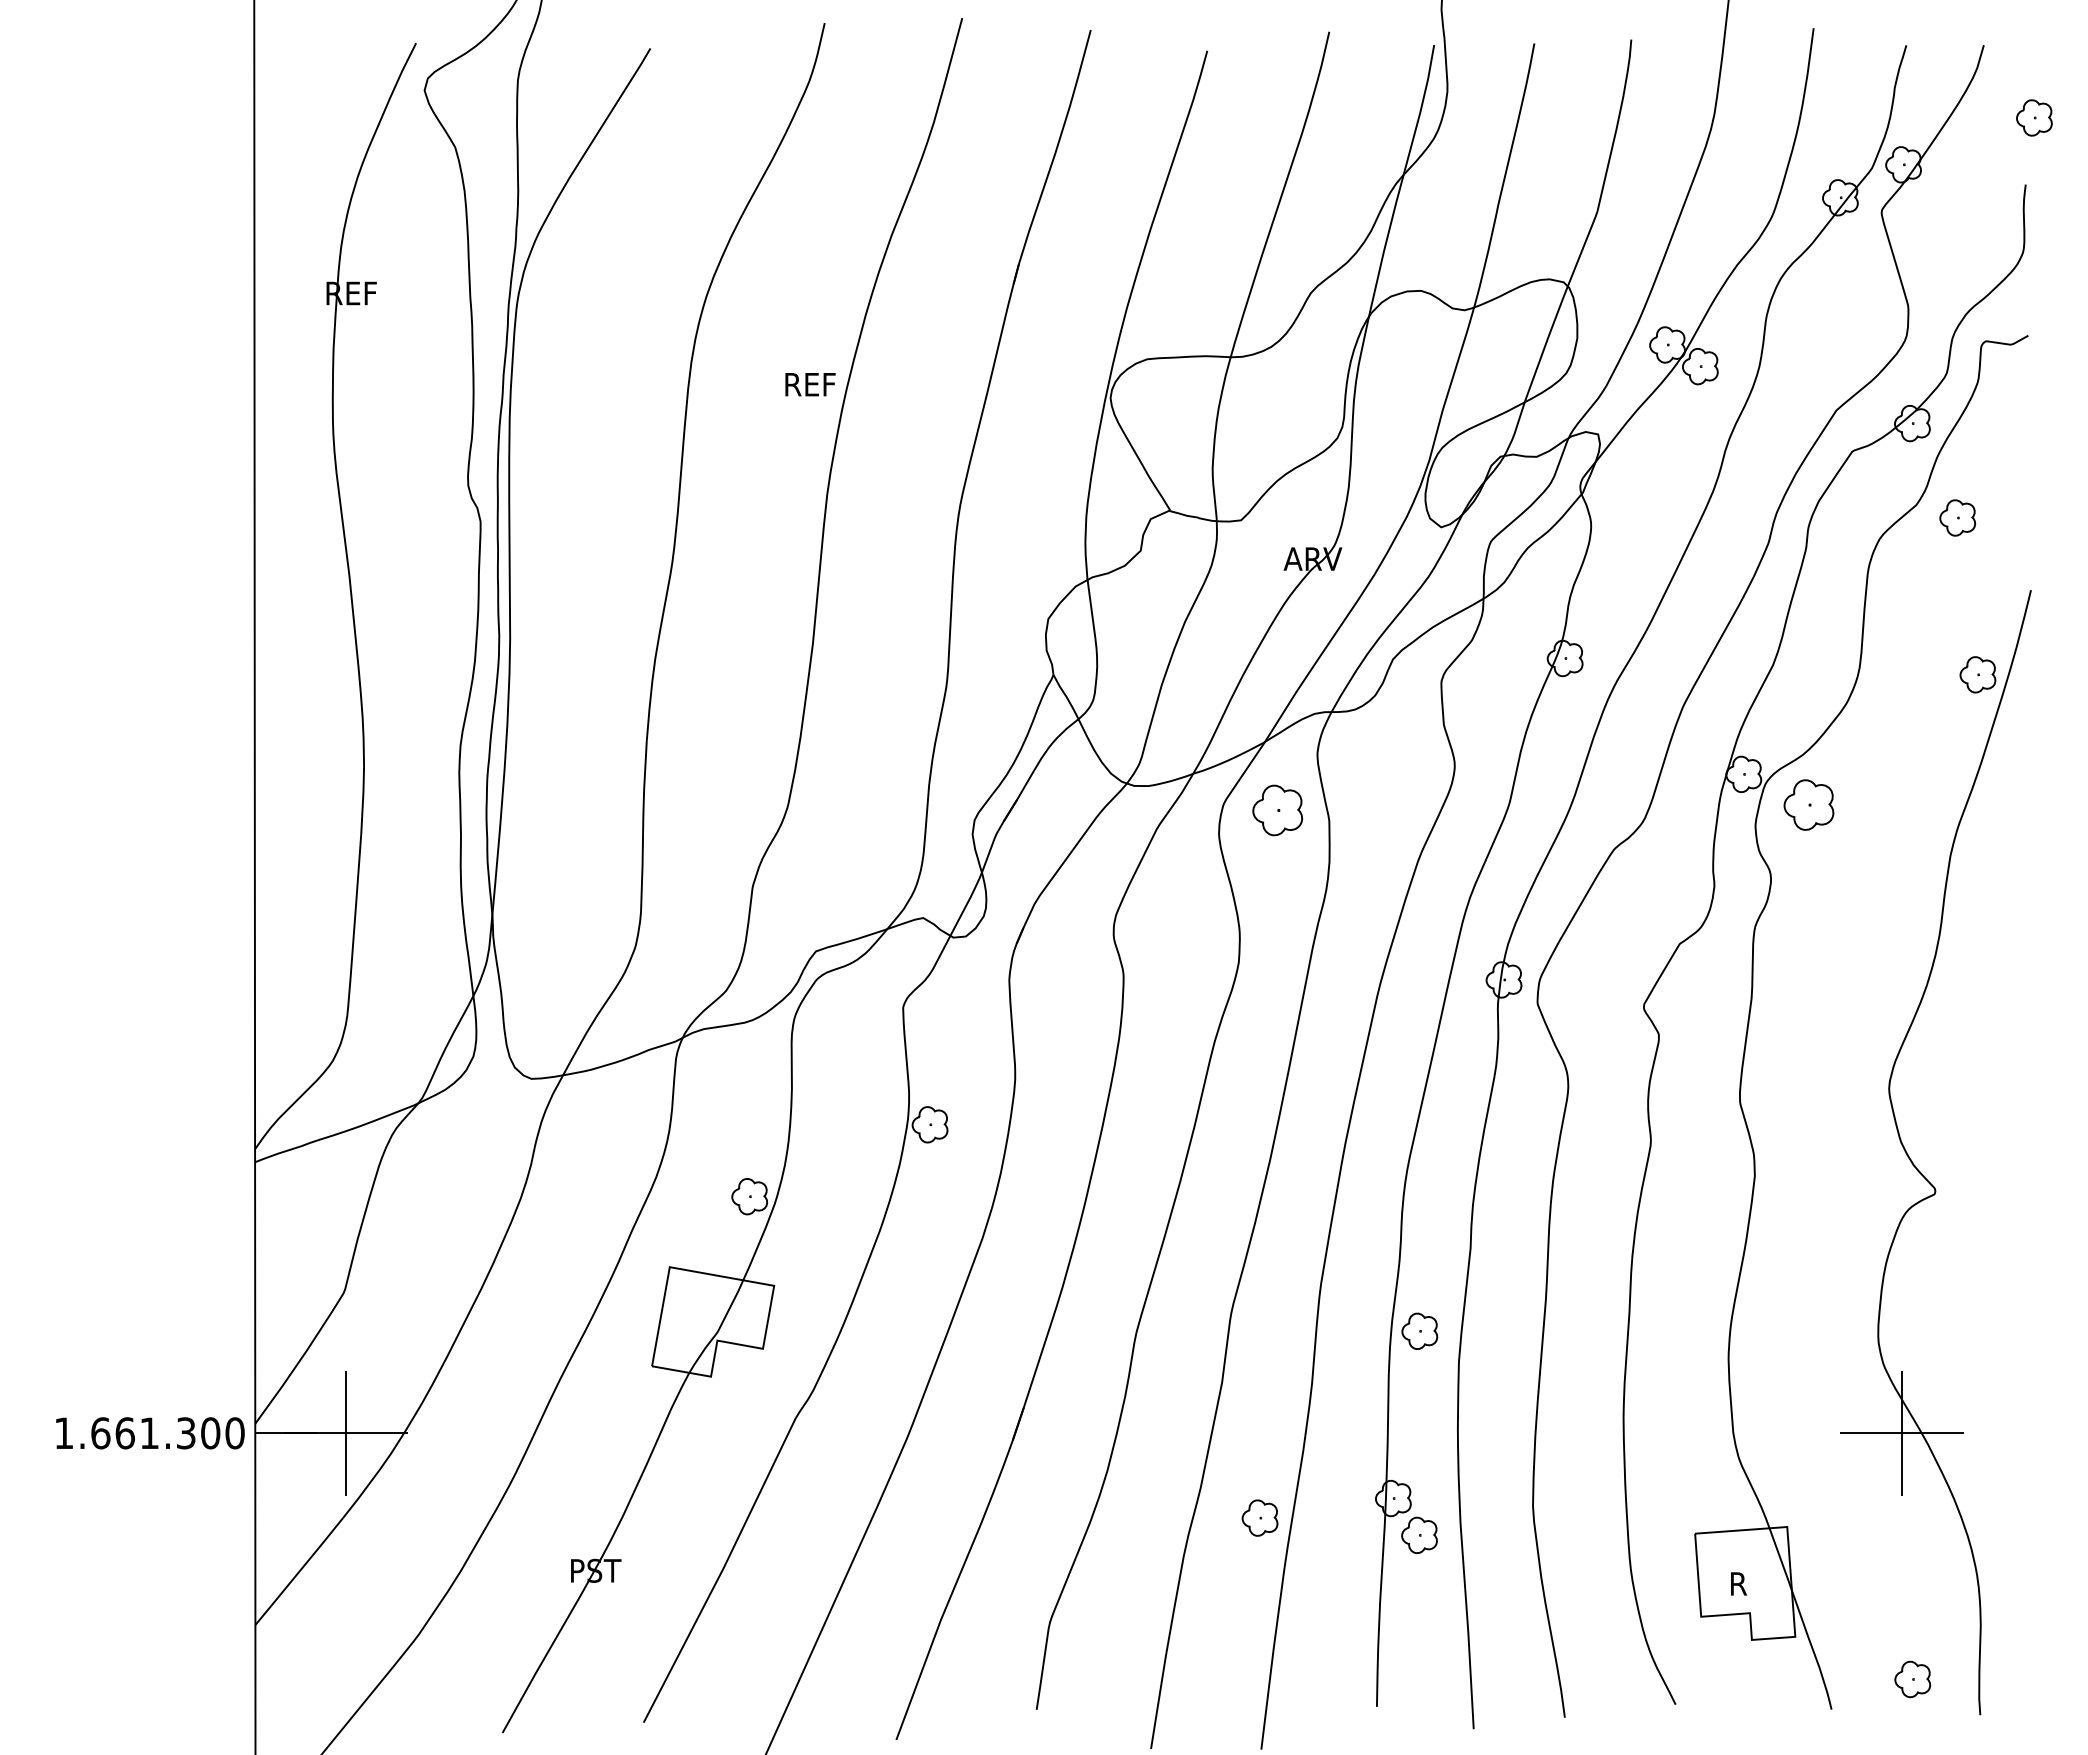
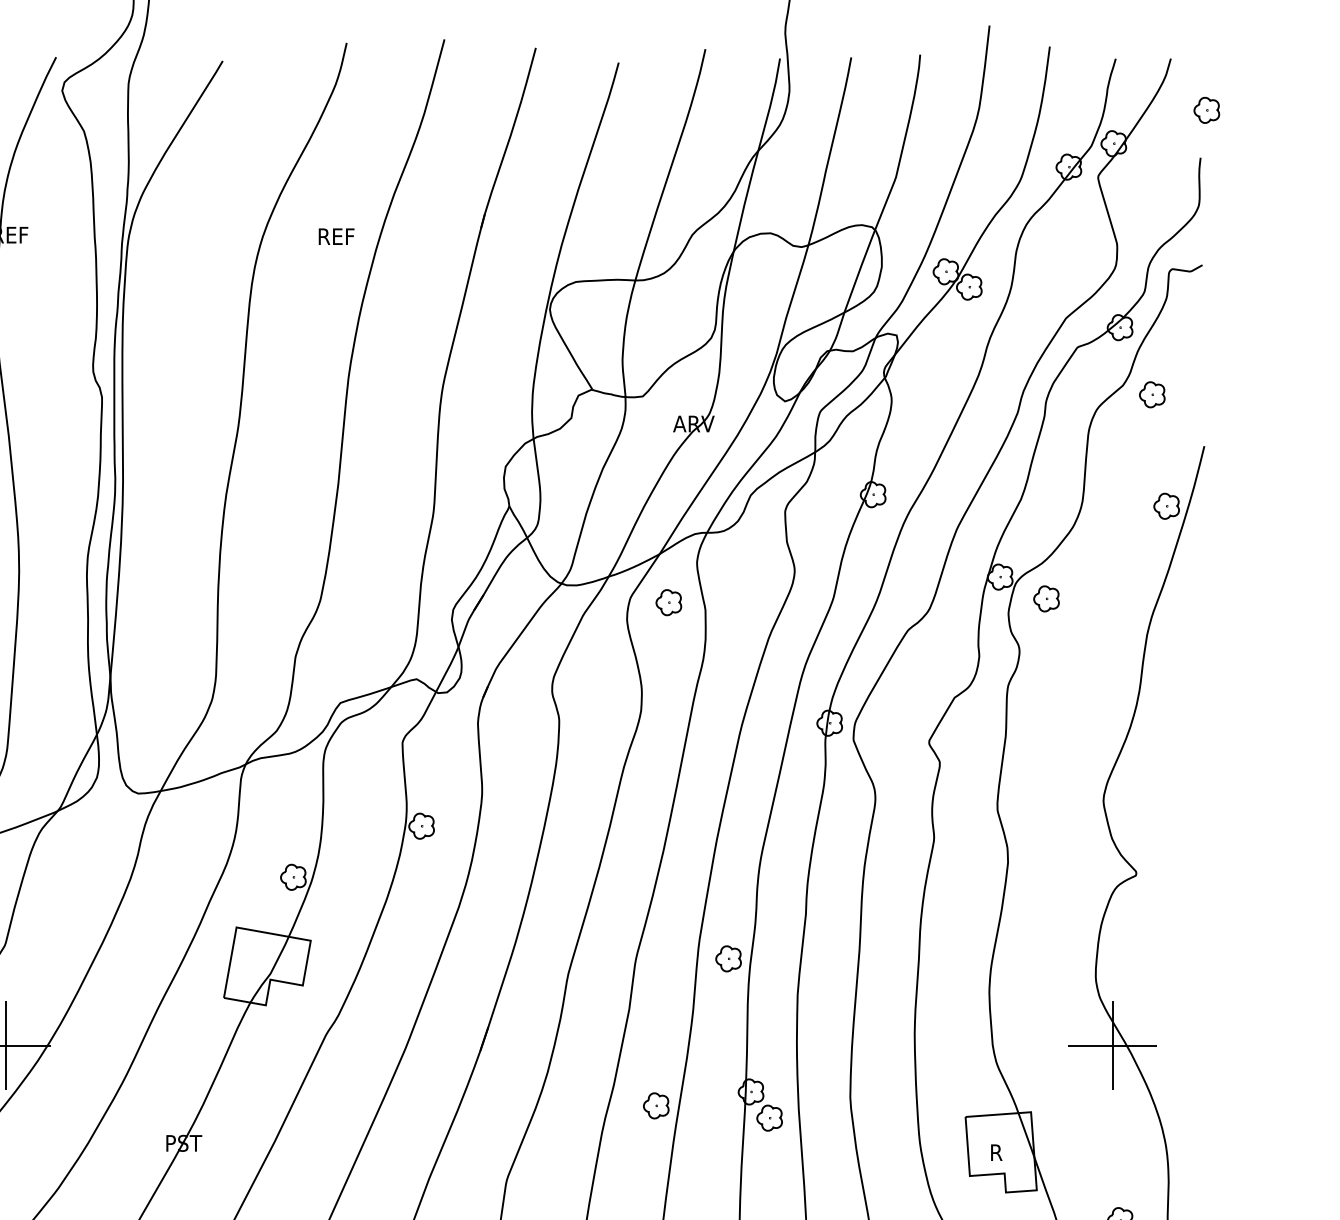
text: (810, 384) -> (336, 236), moved
part: (1808, 804) -> (1046, 598), size x0.71
part: (1277, 809) -> (668, 602), size x0.71
part: (1419, 1330) -> (728, 958), moved

